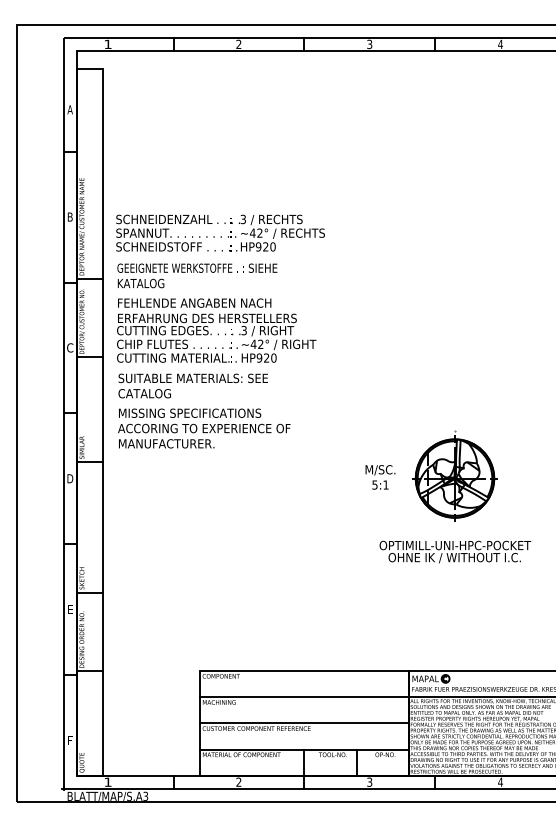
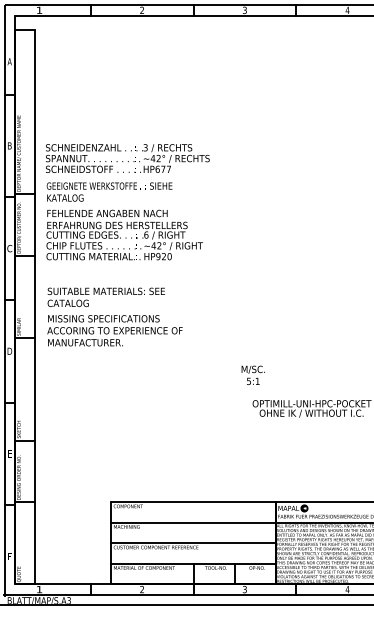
text: (265, 246) -> (163, 169), HP920 -> HP677
text: (243, 330) -> (145, 234), 3 -> 6
text: (204, 410) -> (115, 316), moved
part: (454, 475) -> (311, 348), removed
text: (380, 477) -> (253, 375), moved

